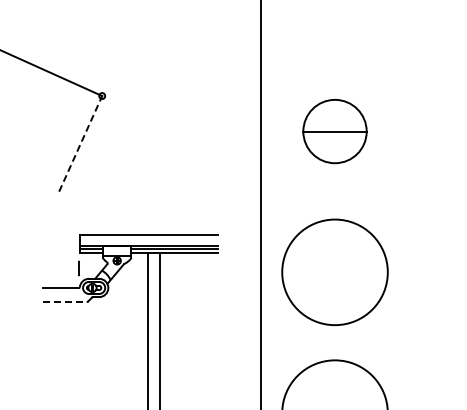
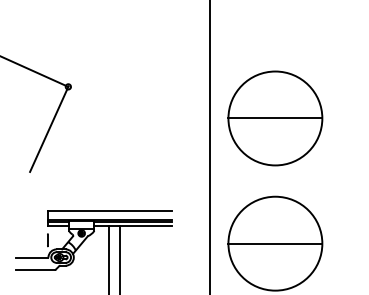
part: (334, 131) -> (274, 118), size x1.67
line: (80, 143) -> (49, 129), dashed -> solid
line: (334, 272) -> (274, 243), added
line: (65, 302) -> (35, 270), dashed -> solid

